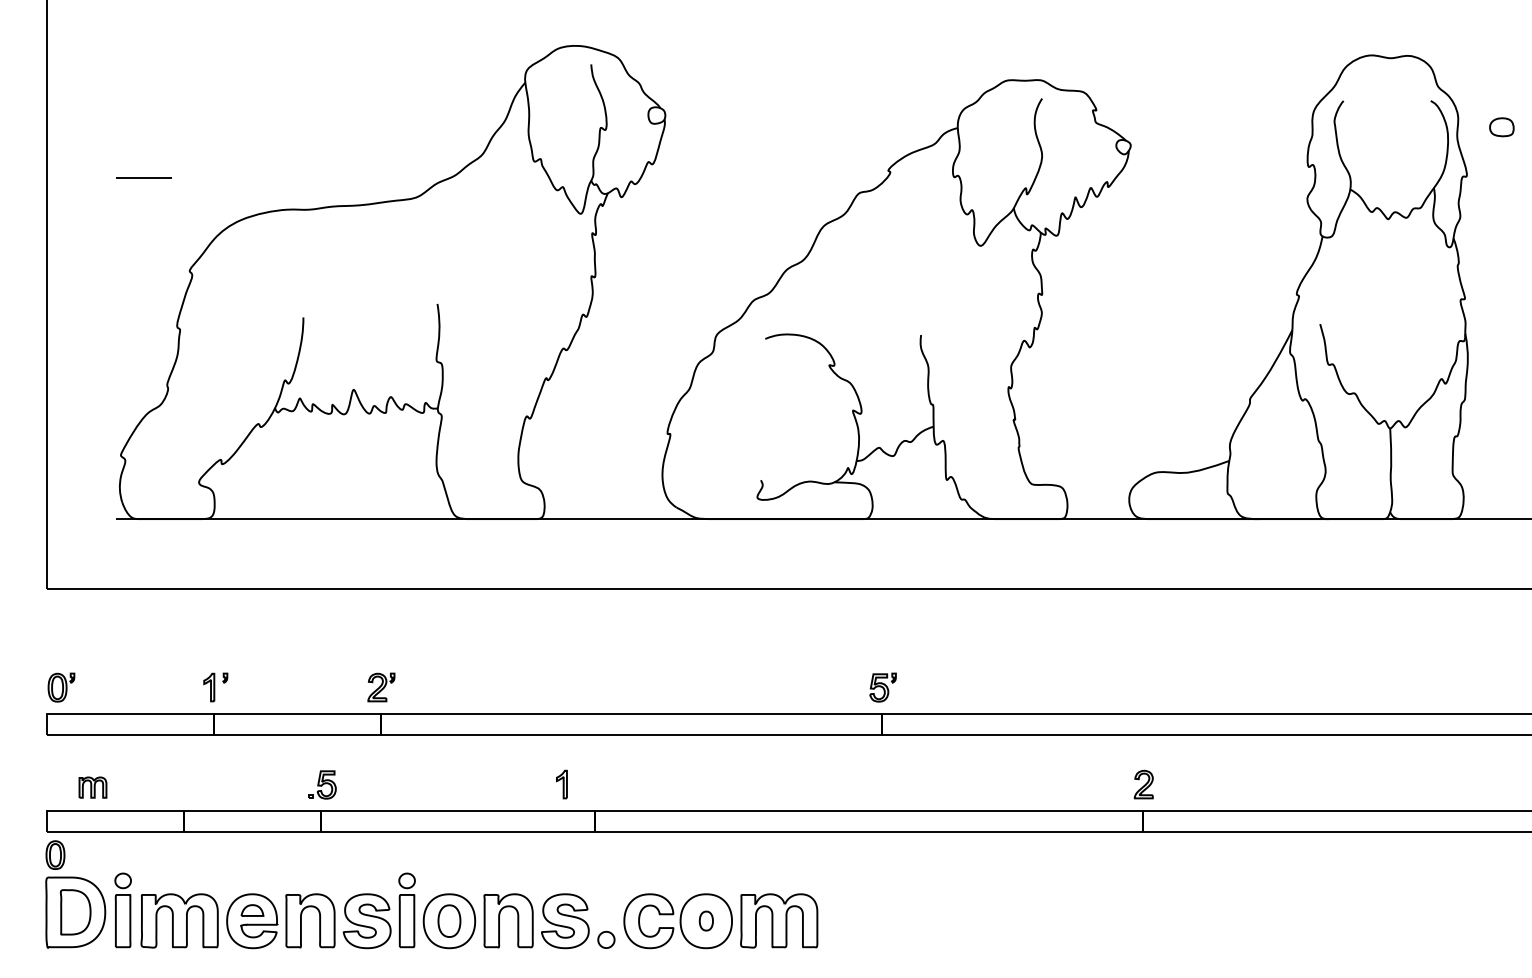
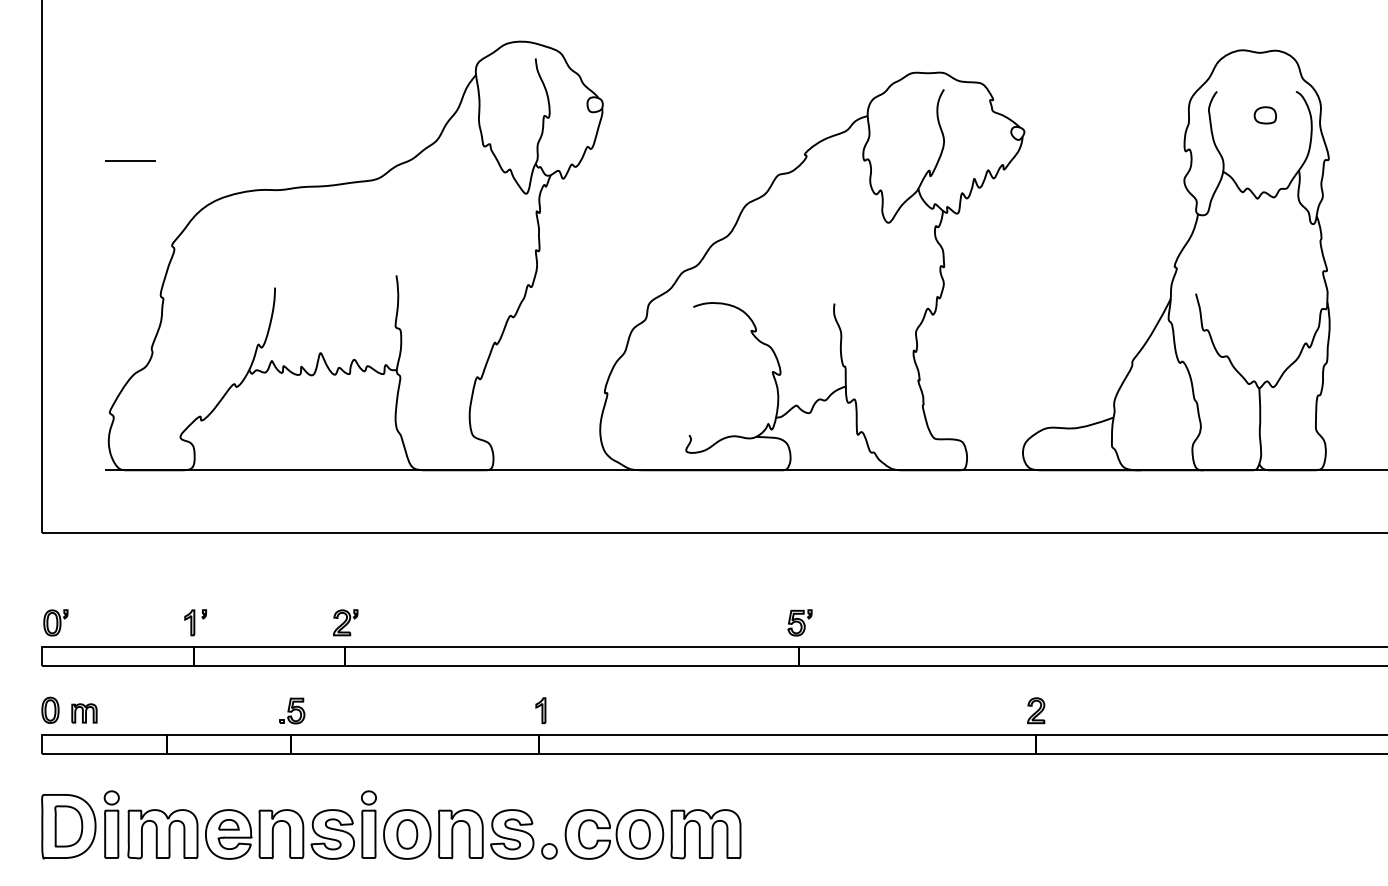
part: (1501, 127) -> (1265, 115), moved
part: (561, 784) -> (540, 710), moved
part: (55, 854) -> (50, 709), moved
part: (706, 920) -> (640, 833), size x1.67

